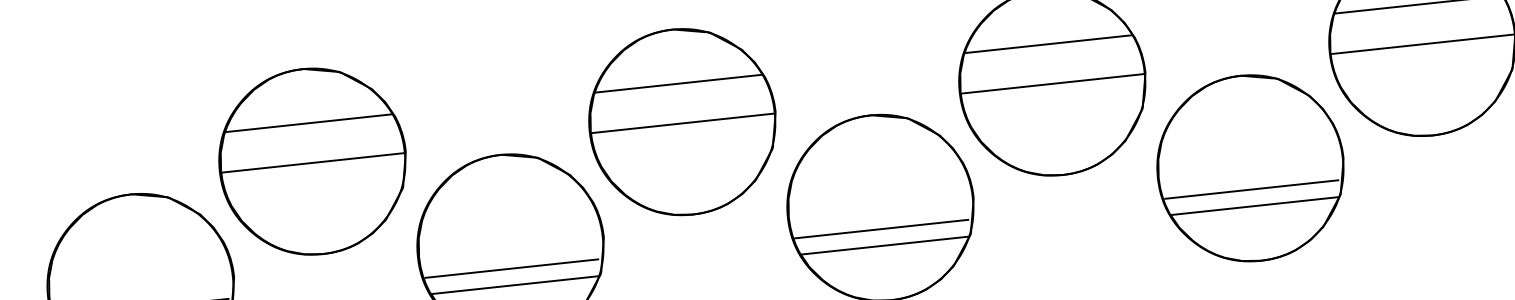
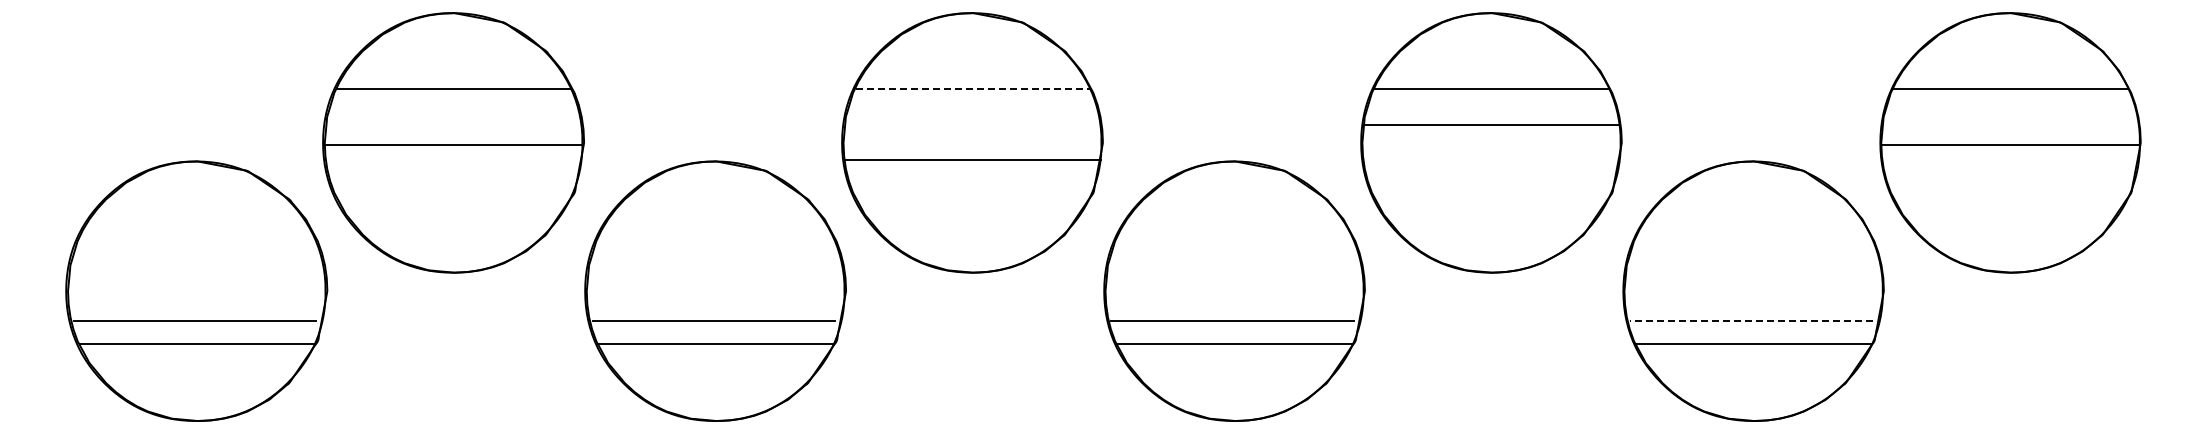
line: (1052, 83) -> (1490, 124), moved
line: (678, 84) -> (972, 89), solid -> dashed
line: (682, 123) -> (971, 159), moved
line: (1251, 189) -> (1751, 320), solid -> dashed

